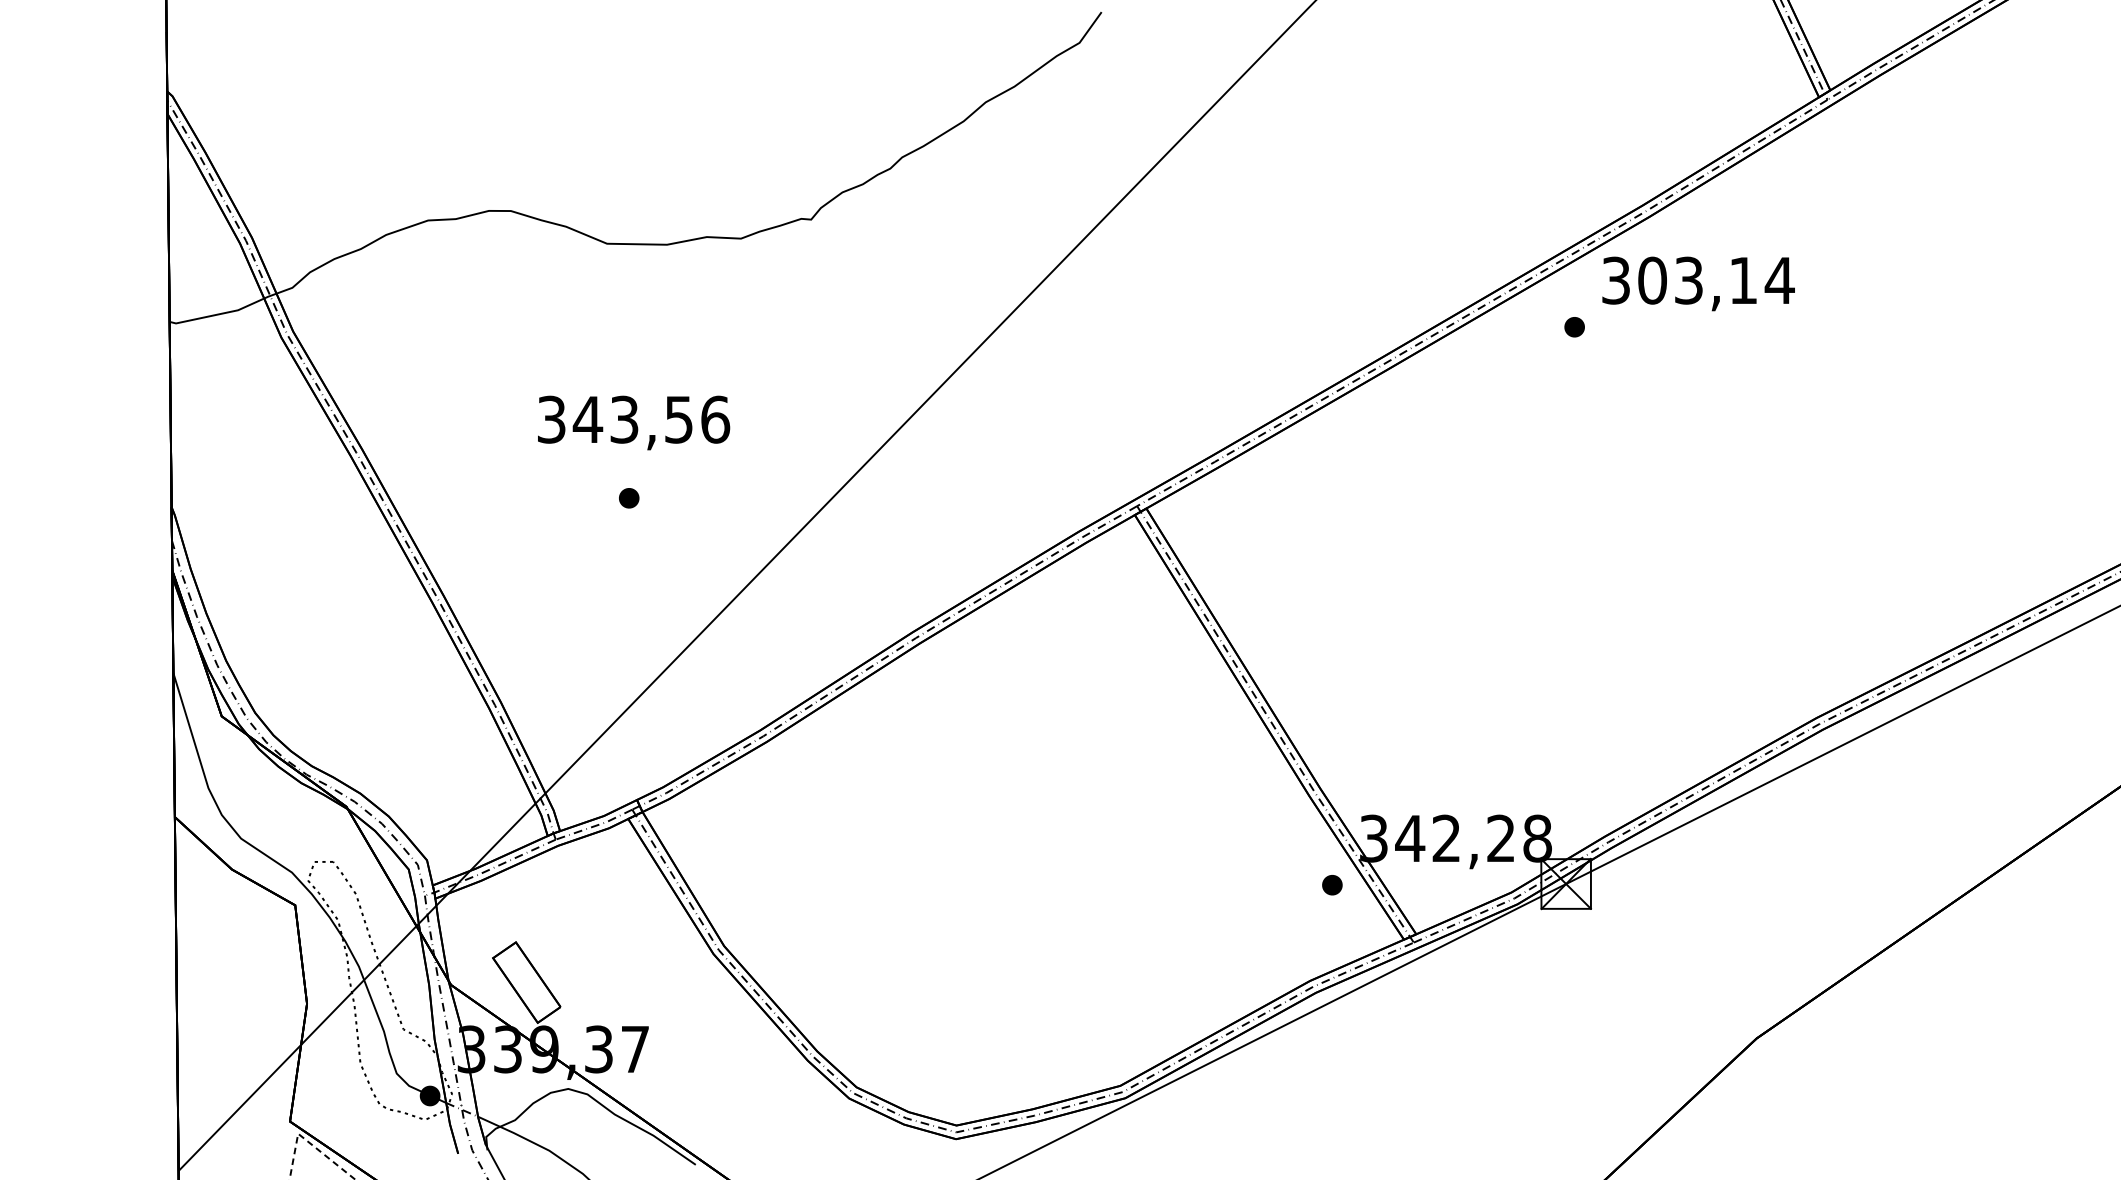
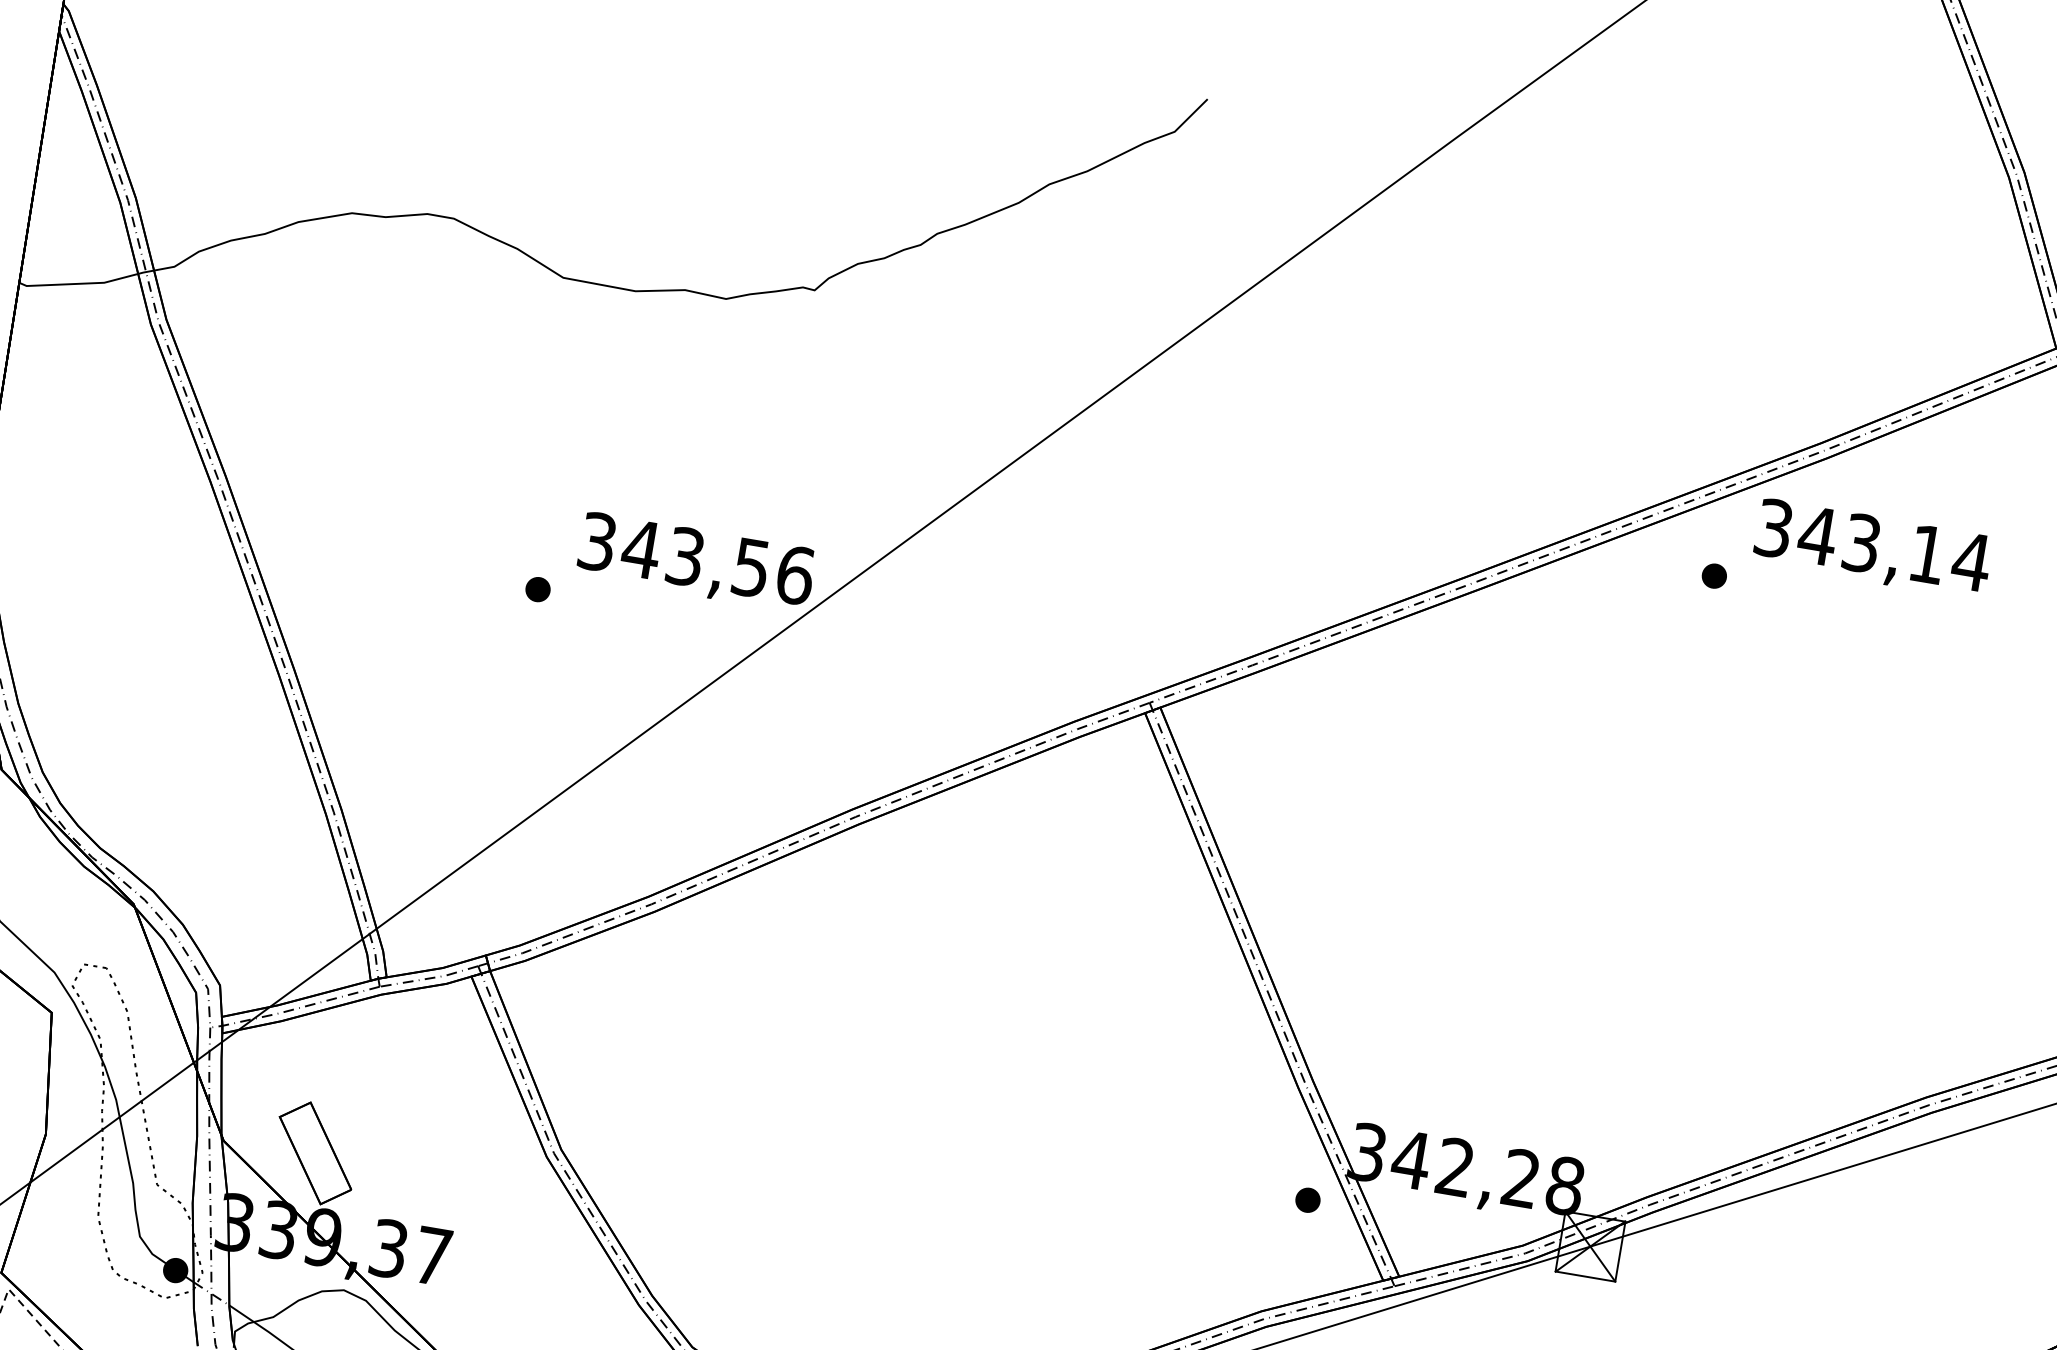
text: (1652, 280) -> (1817, 535), 303,14 -> 343,14
text: (634, 422) -> (697, 562), moved

